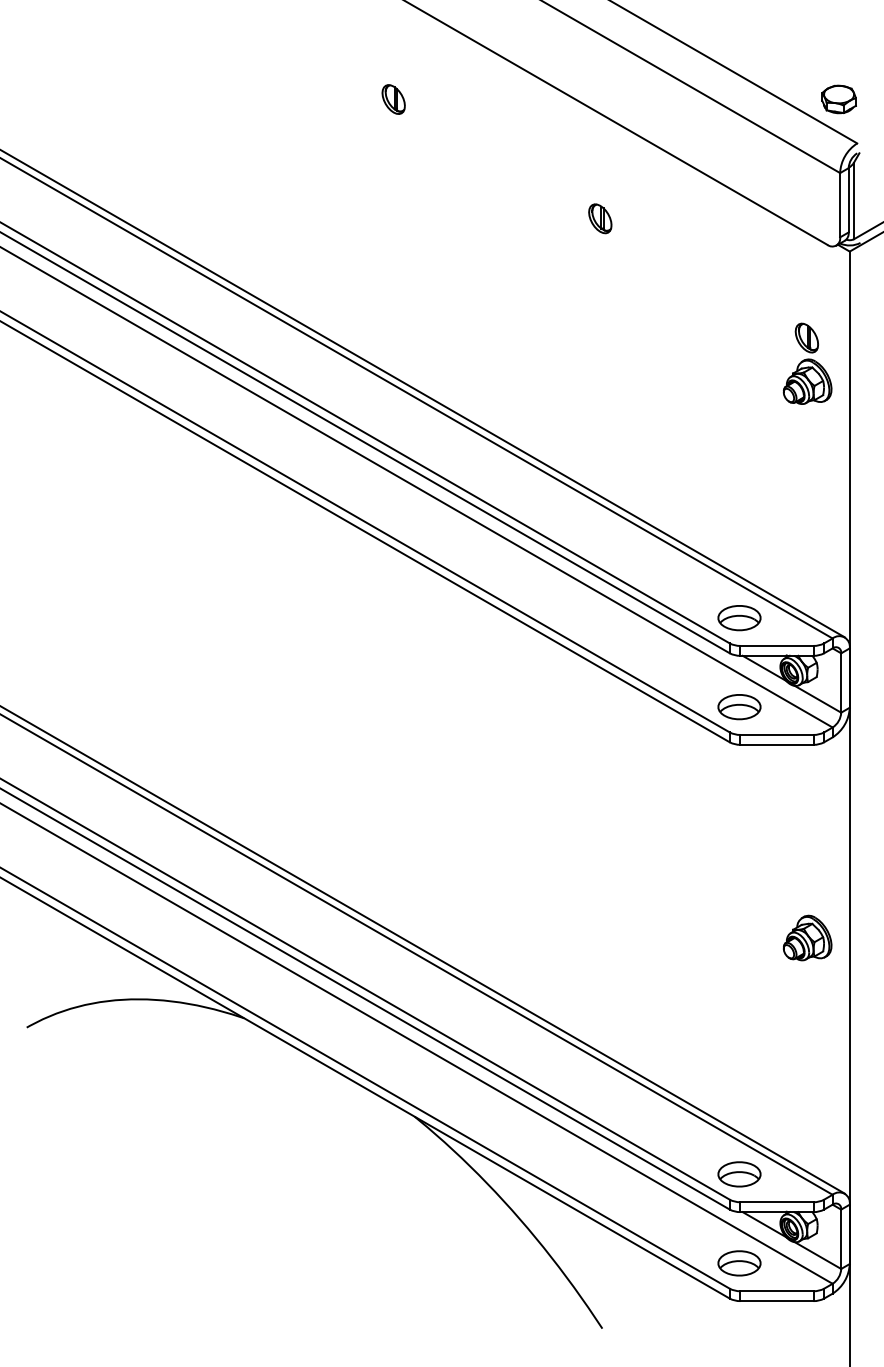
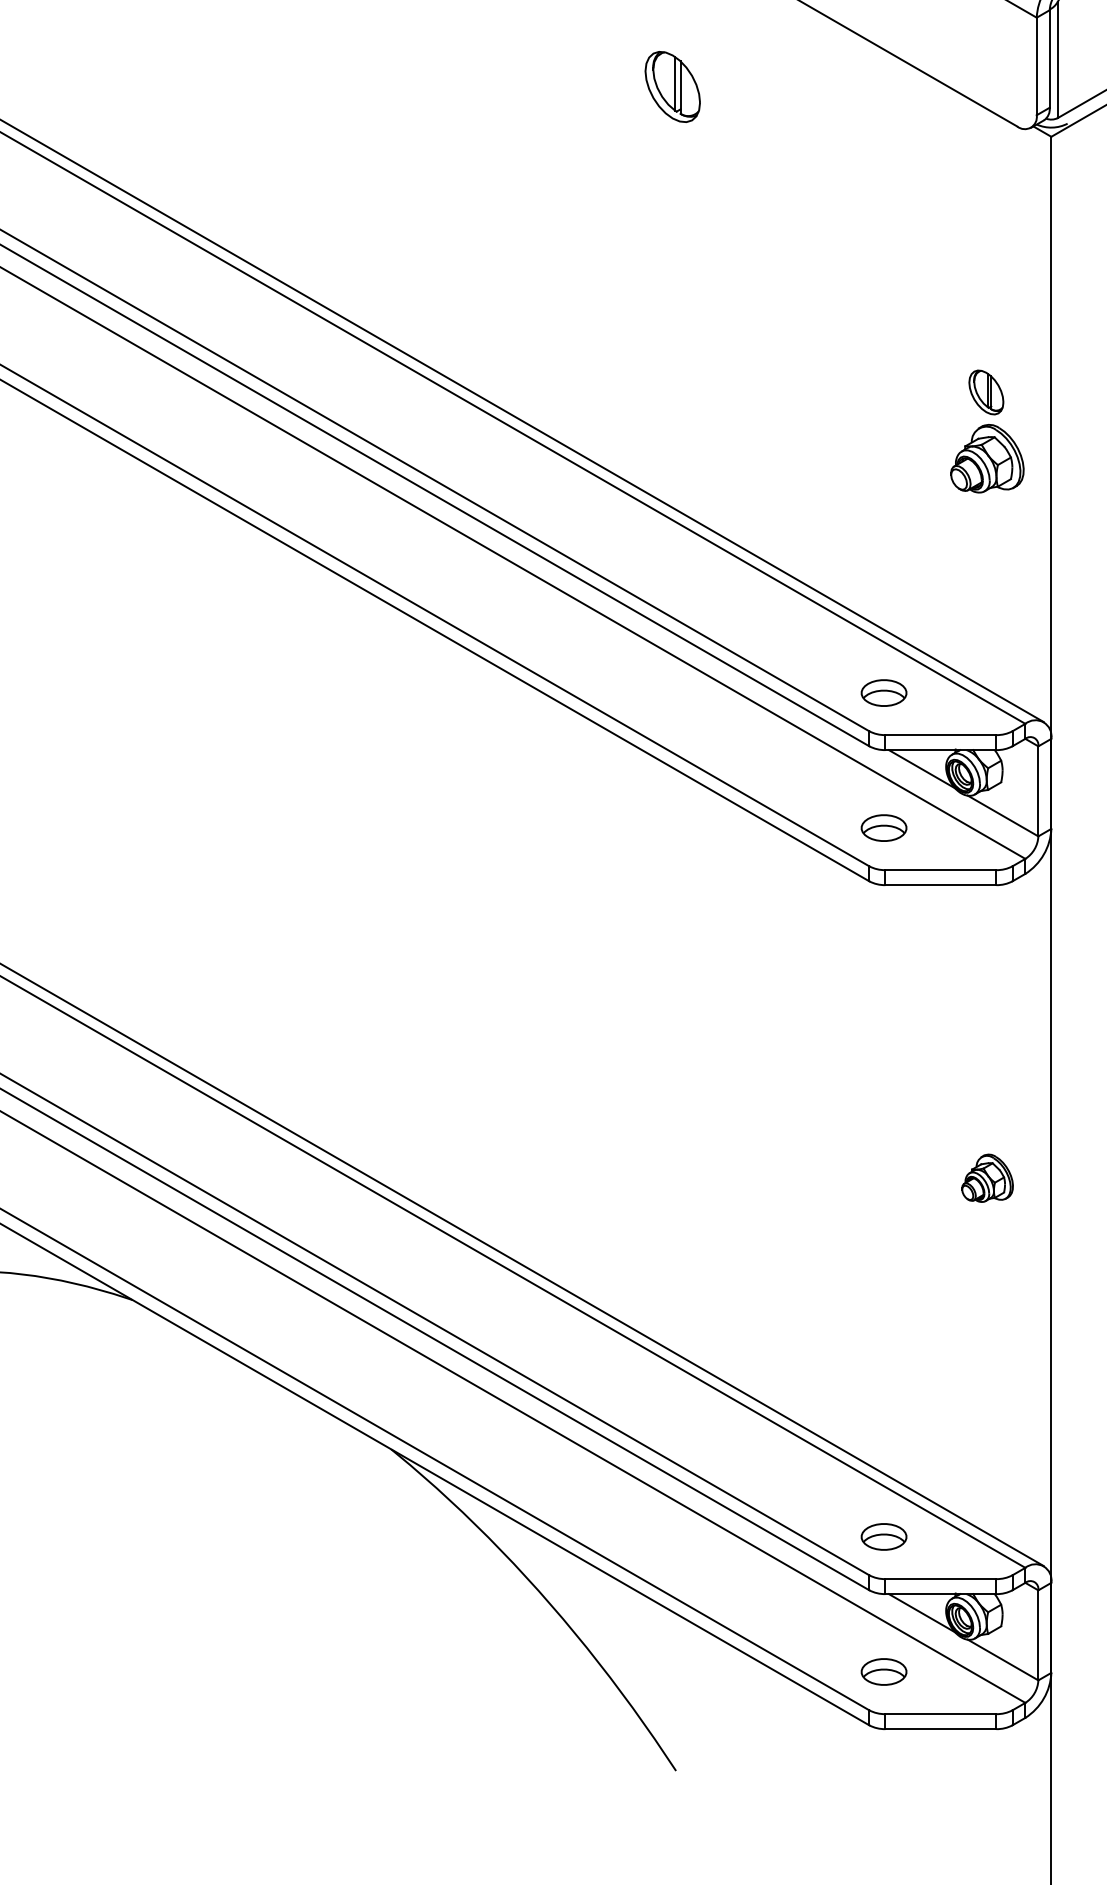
part: (600, 218) -> (673, 86), size x1.6
part: (807, 363) -> (987, 431), moved
part: (739, 618) -> (884, 693), size x0.7
part: (739, 707) -> (884, 828), size x0.7
part: (807, 937) -> (987, 1177), size x0.7
part: (739, 1174) -> (884, 1537), size x0.7
part: (739, 1263) -> (884, 1672), size x0.7

